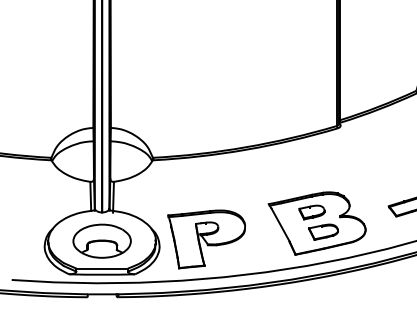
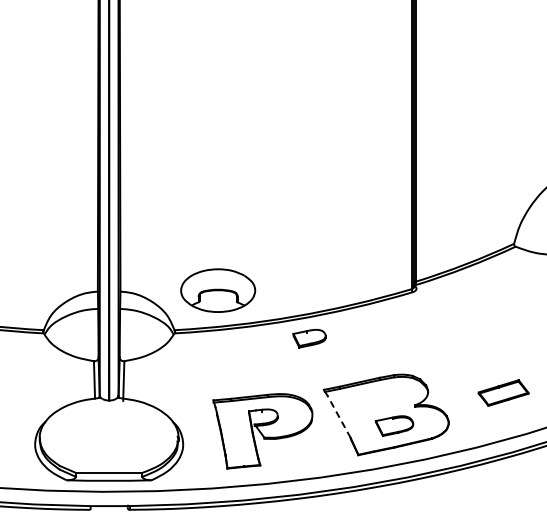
part: (311, 212) -> (309, 338), moved
line: (280, 224) -> (338, 416), solid -> dashed
part: (206, 239) -> (262, 431), moved
part: (102, 241) -> (218, 290), moved

